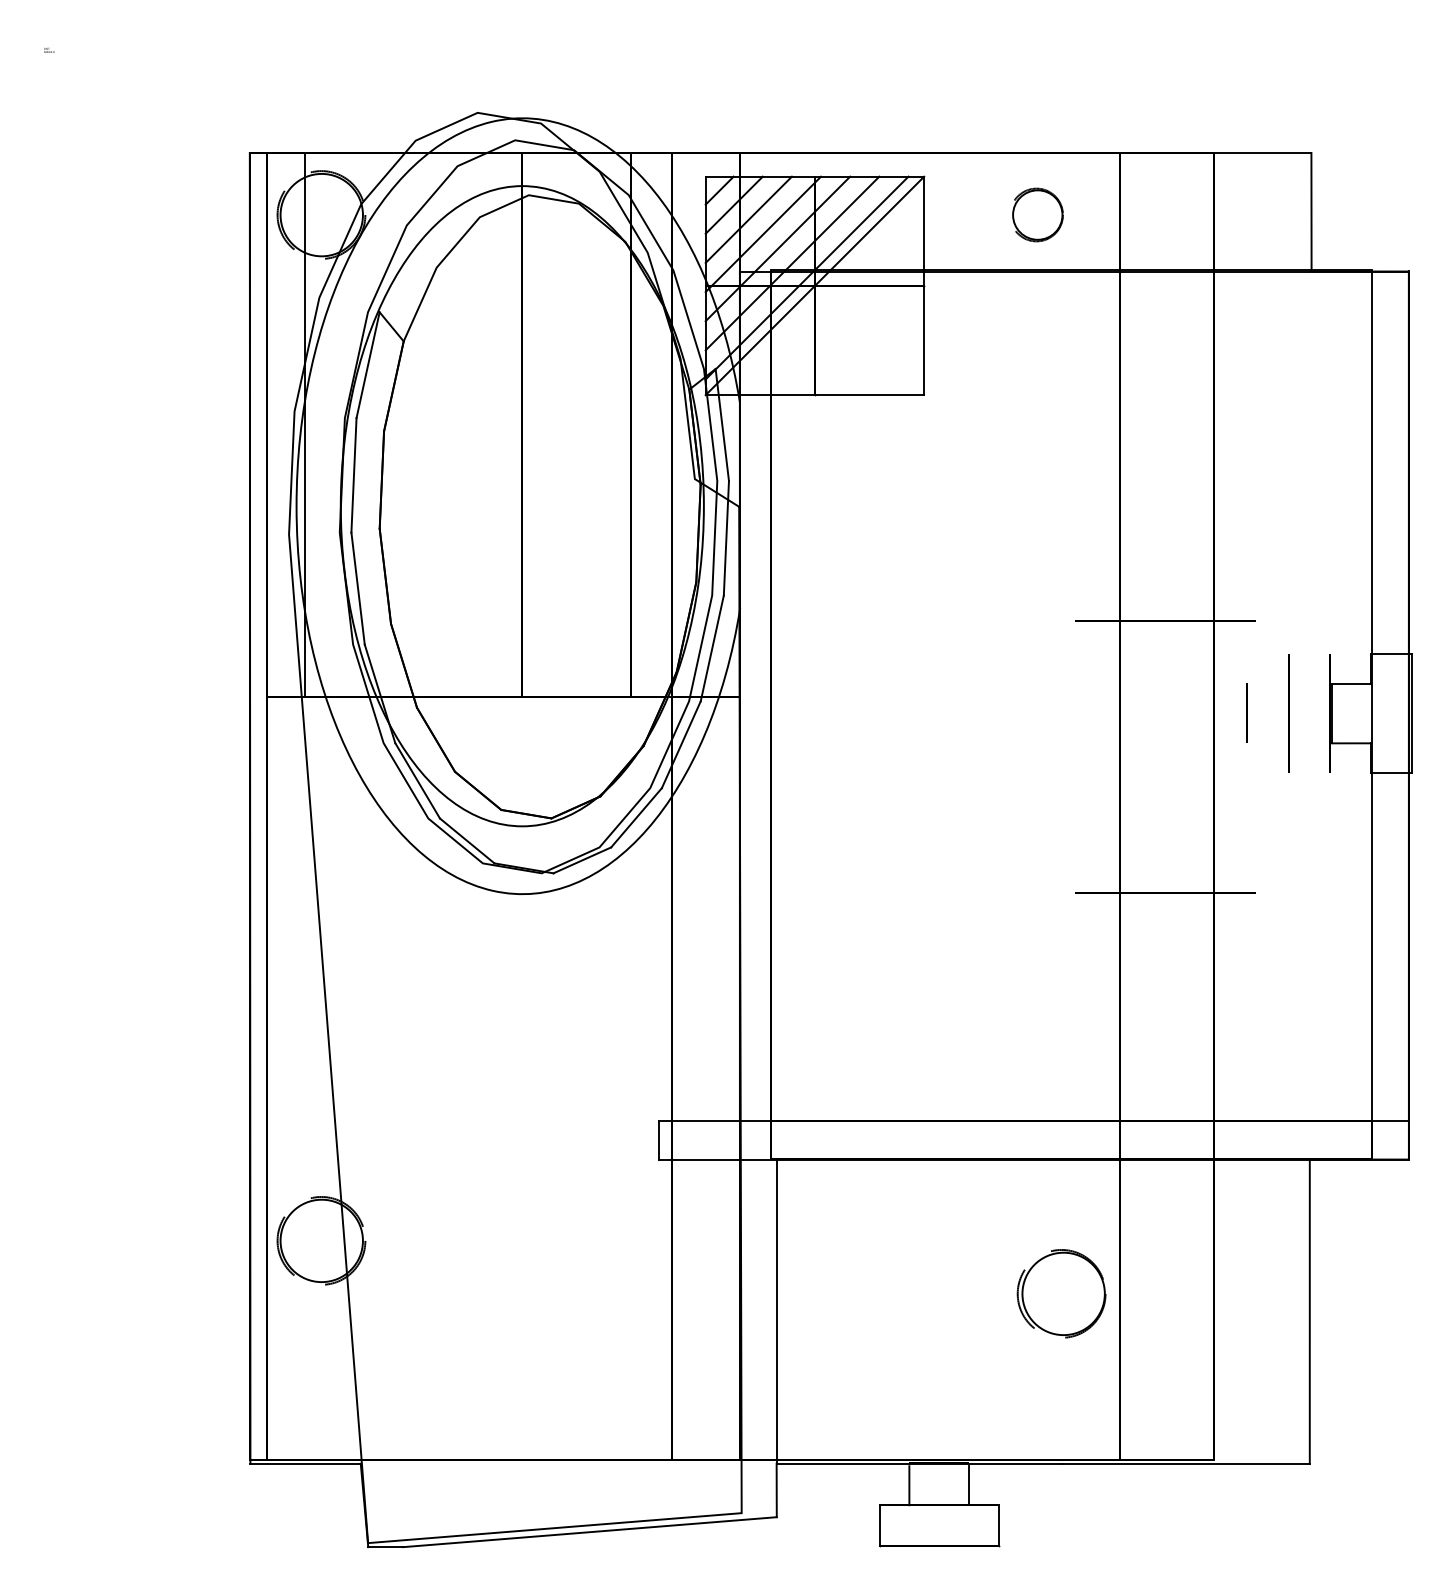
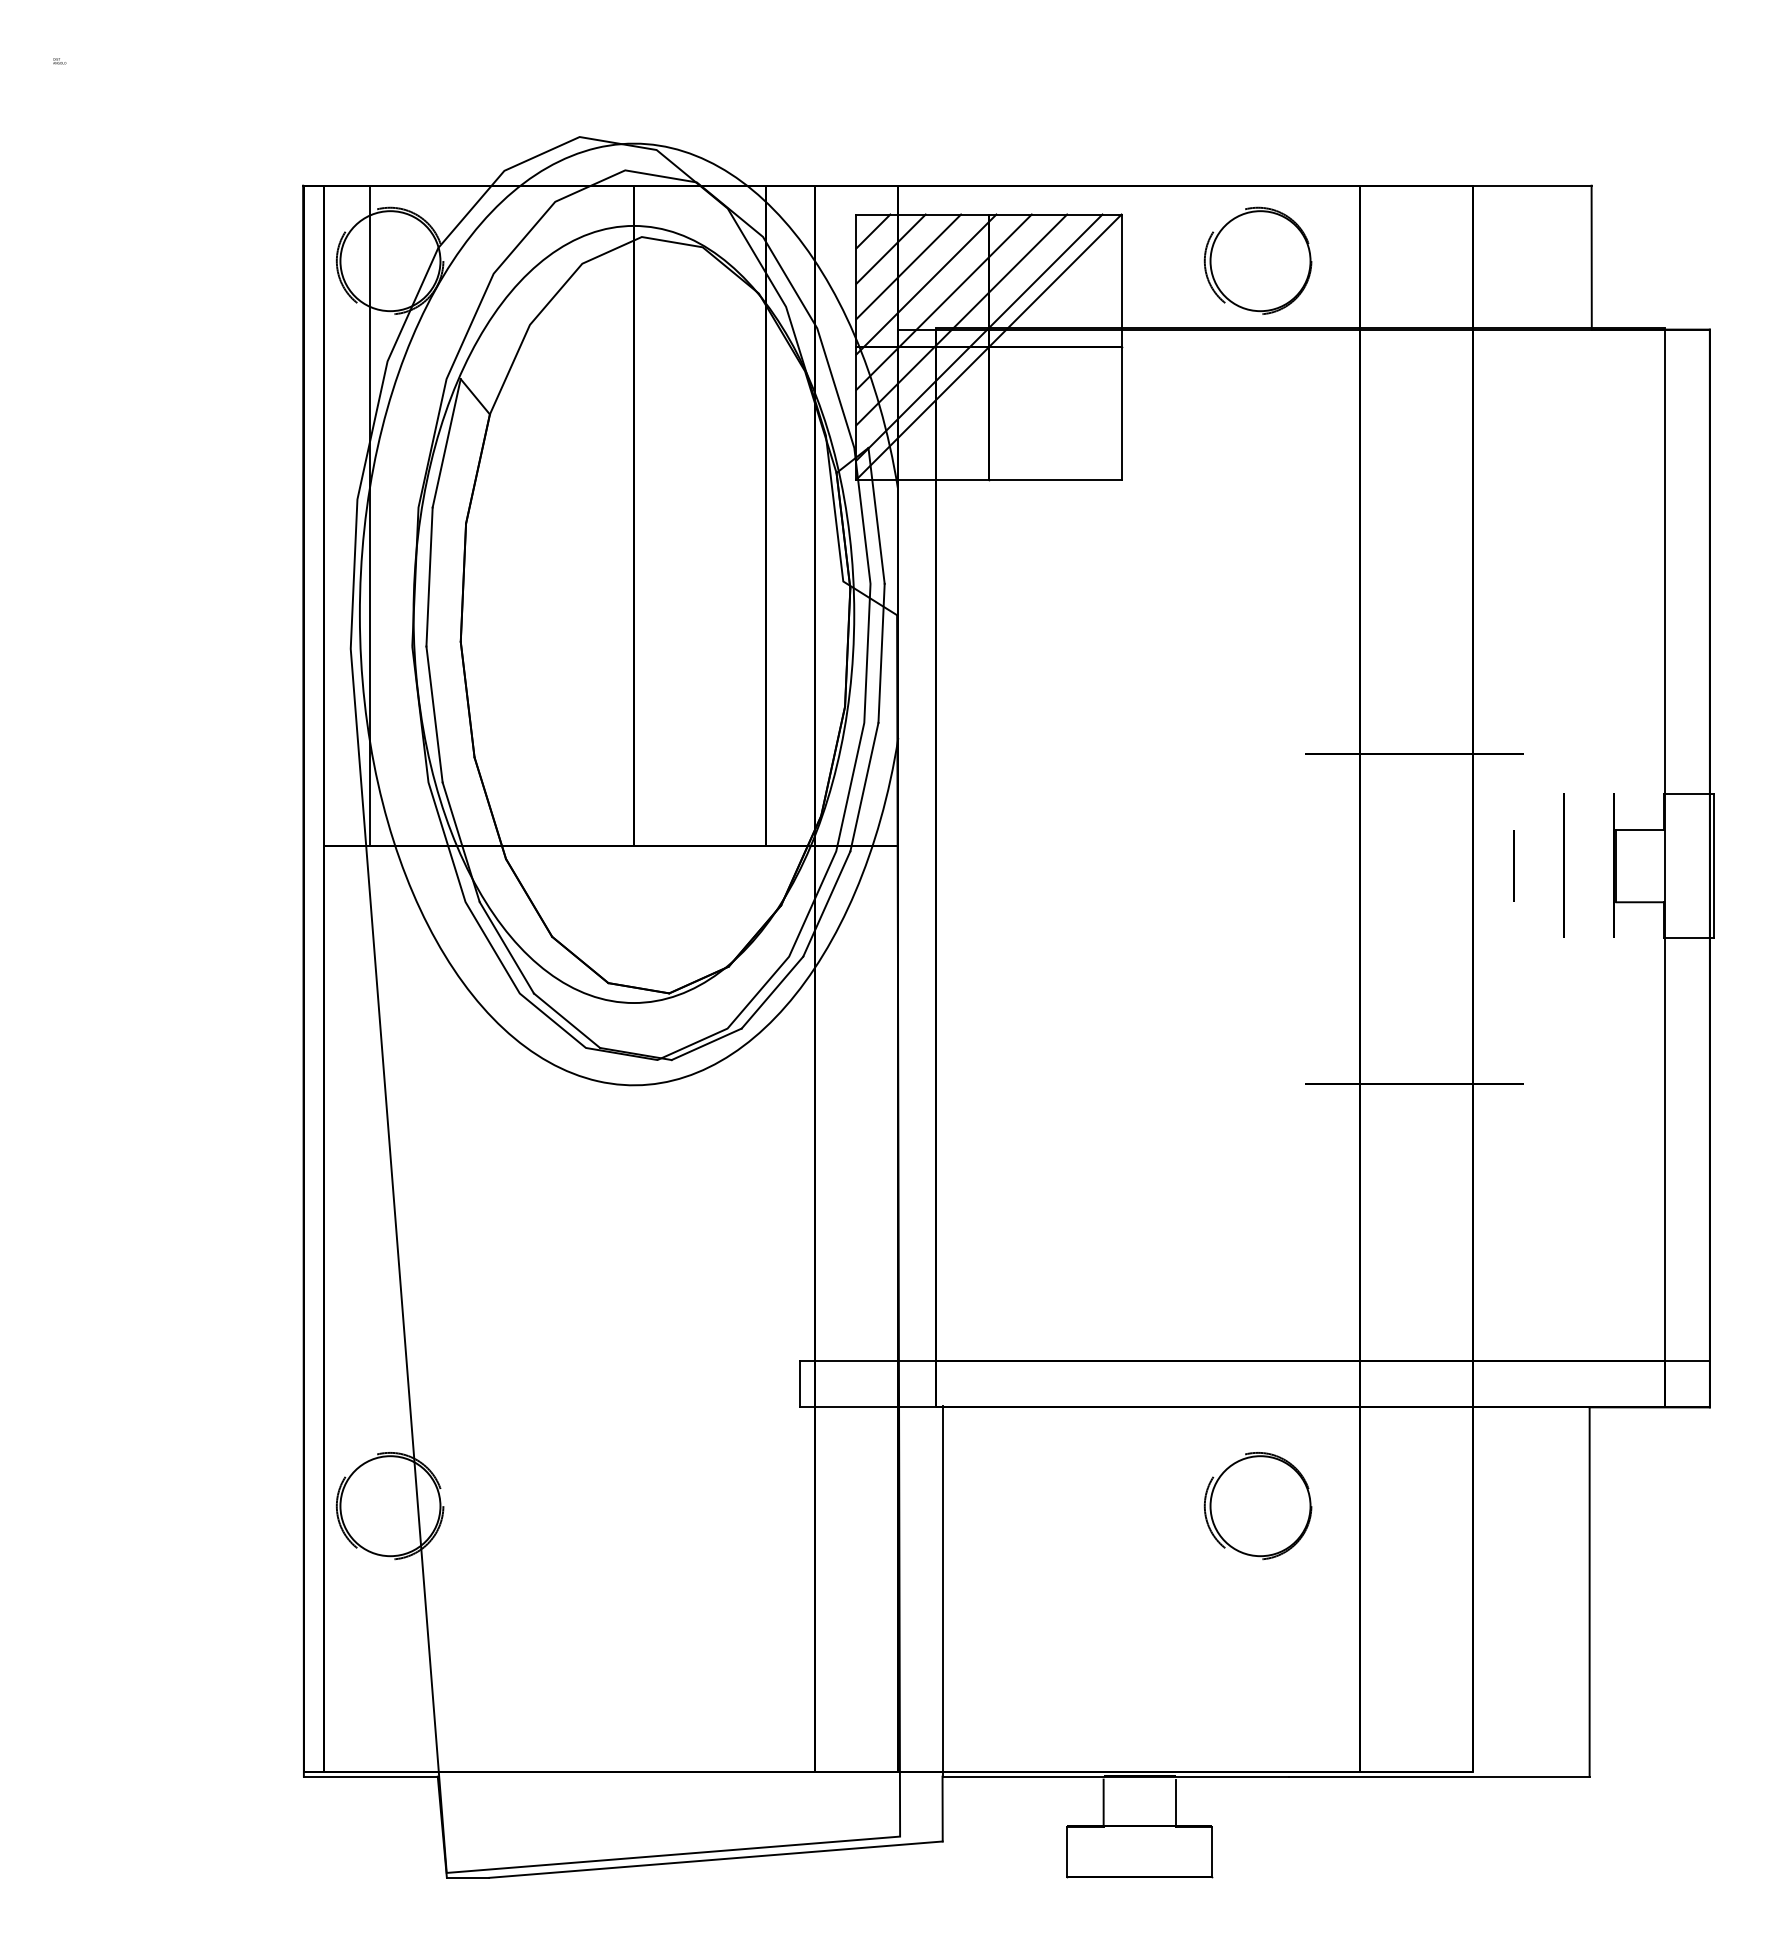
part: (1036, 214) -> (1257, 260), size x1.67
part: (1061, 1293) -> (1257, 1505), moved

